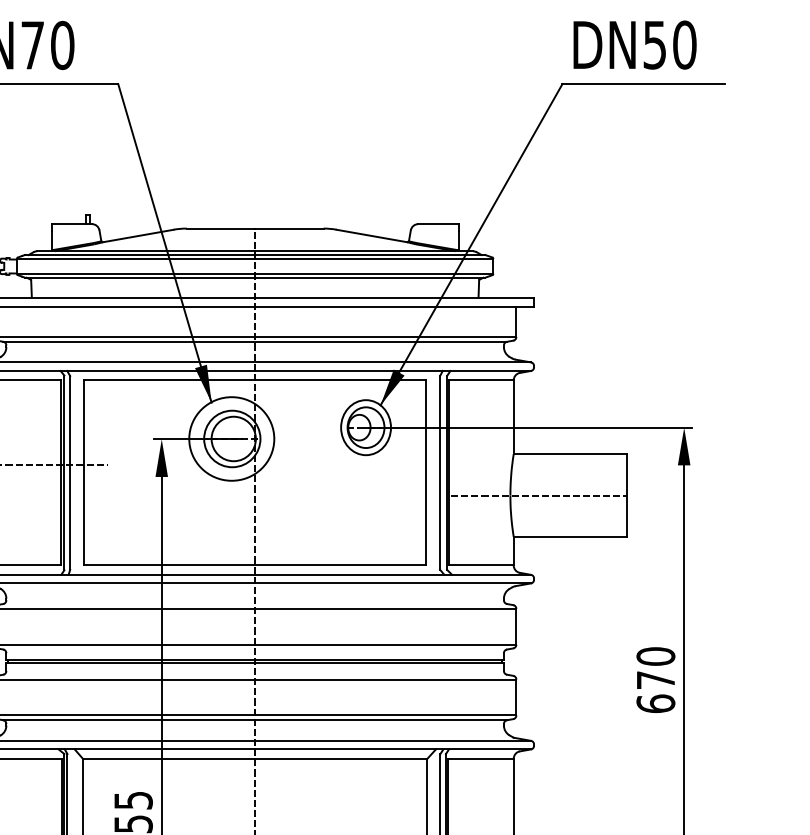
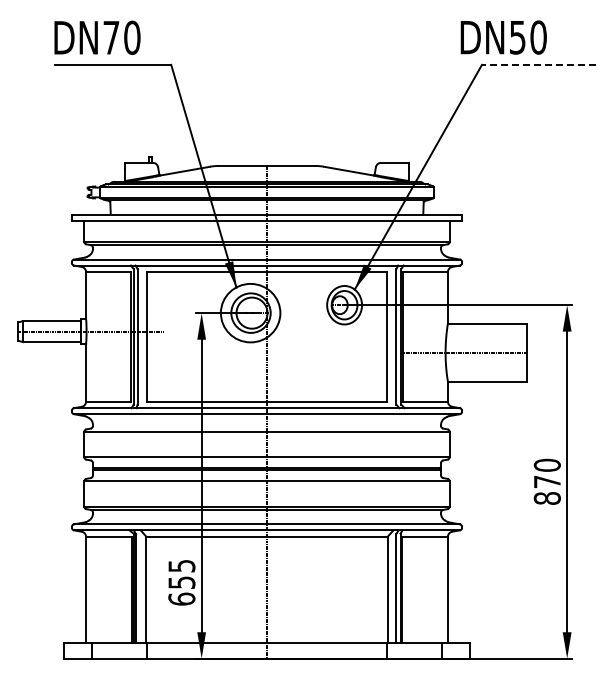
text: (634, 44) -> (503, 37), moved
line: (643, 83) -> (538, 64), solid -> dashed
text: (654, 702) -> (546, 497), 670 -> 870

